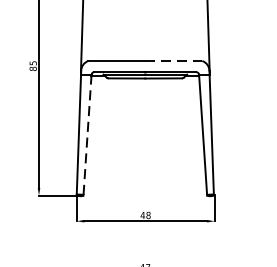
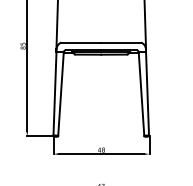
line: (174, 61) -> (121, 42), dashed -> solid
line: (88, 134) -> (61, 93), dashed -> solid

